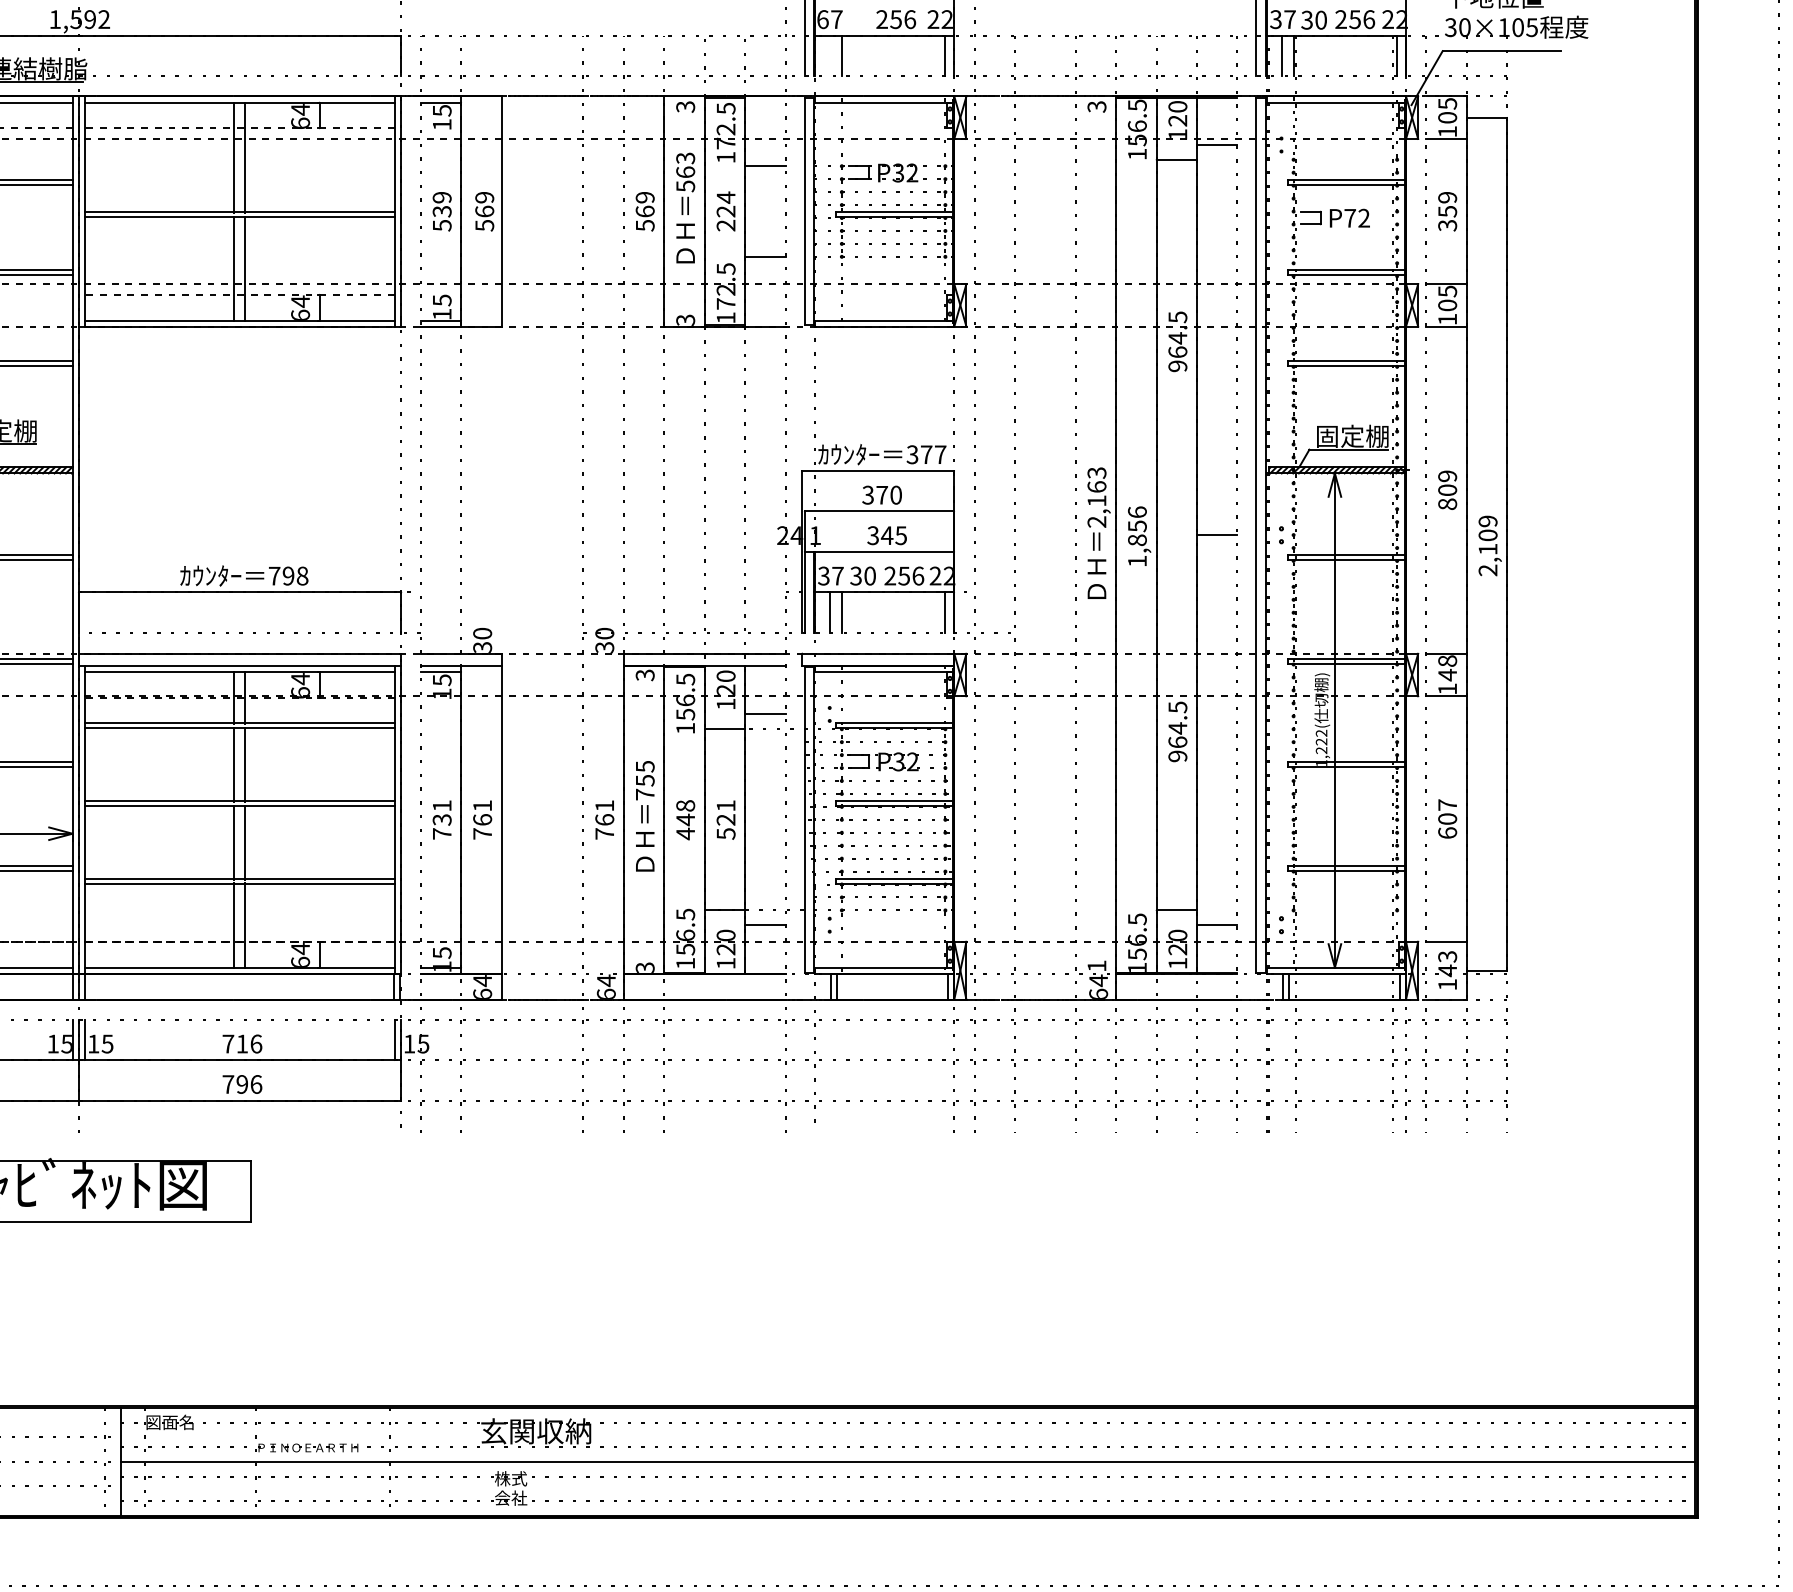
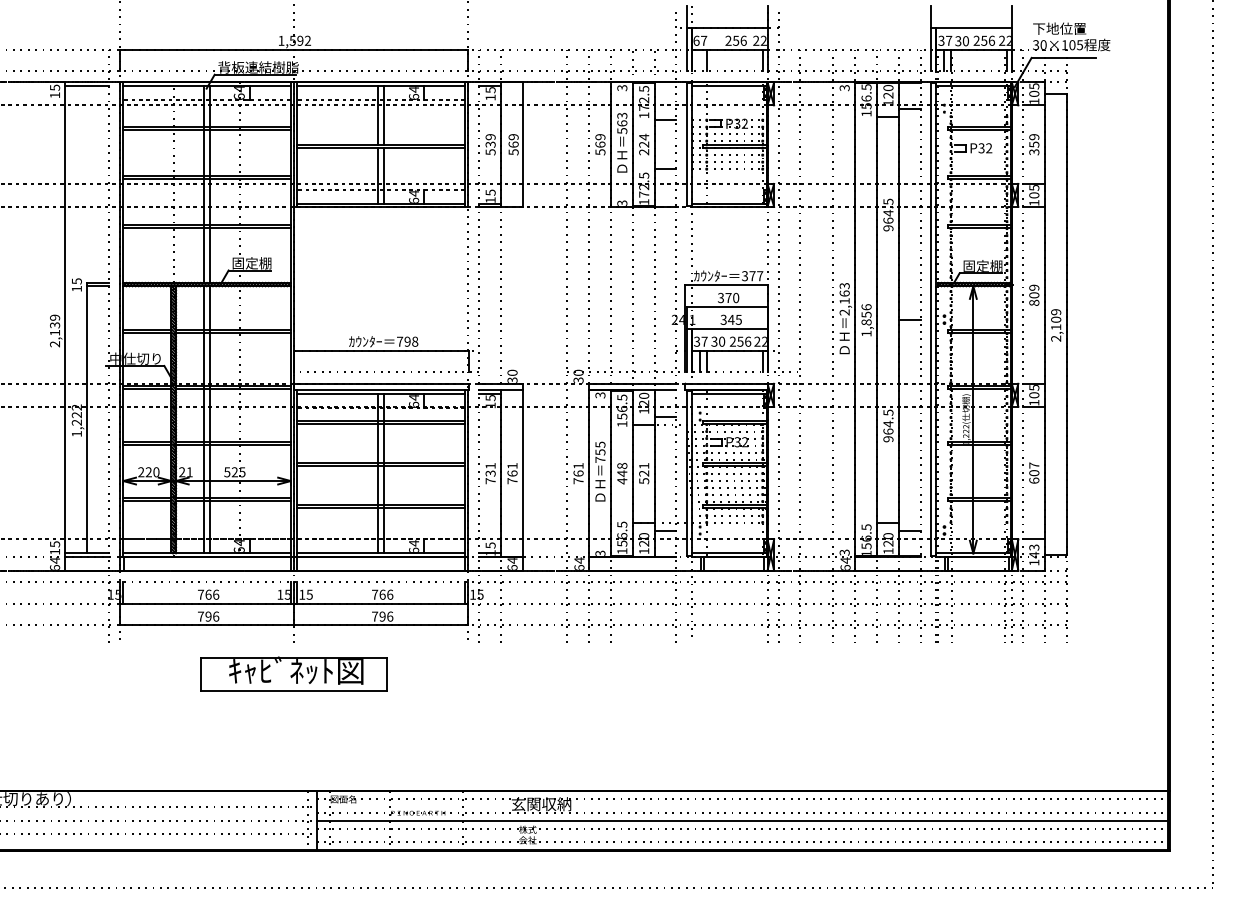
text: (1349, 218) -> (981, 148), P72 -> P32
text: (1448, 668) -> (1034, 391), 148 -> 105
text: (1096, 965) -> (844, 552), 1 -> 3
text: (242, 1043) -> (382, 594), 716 -> 766

